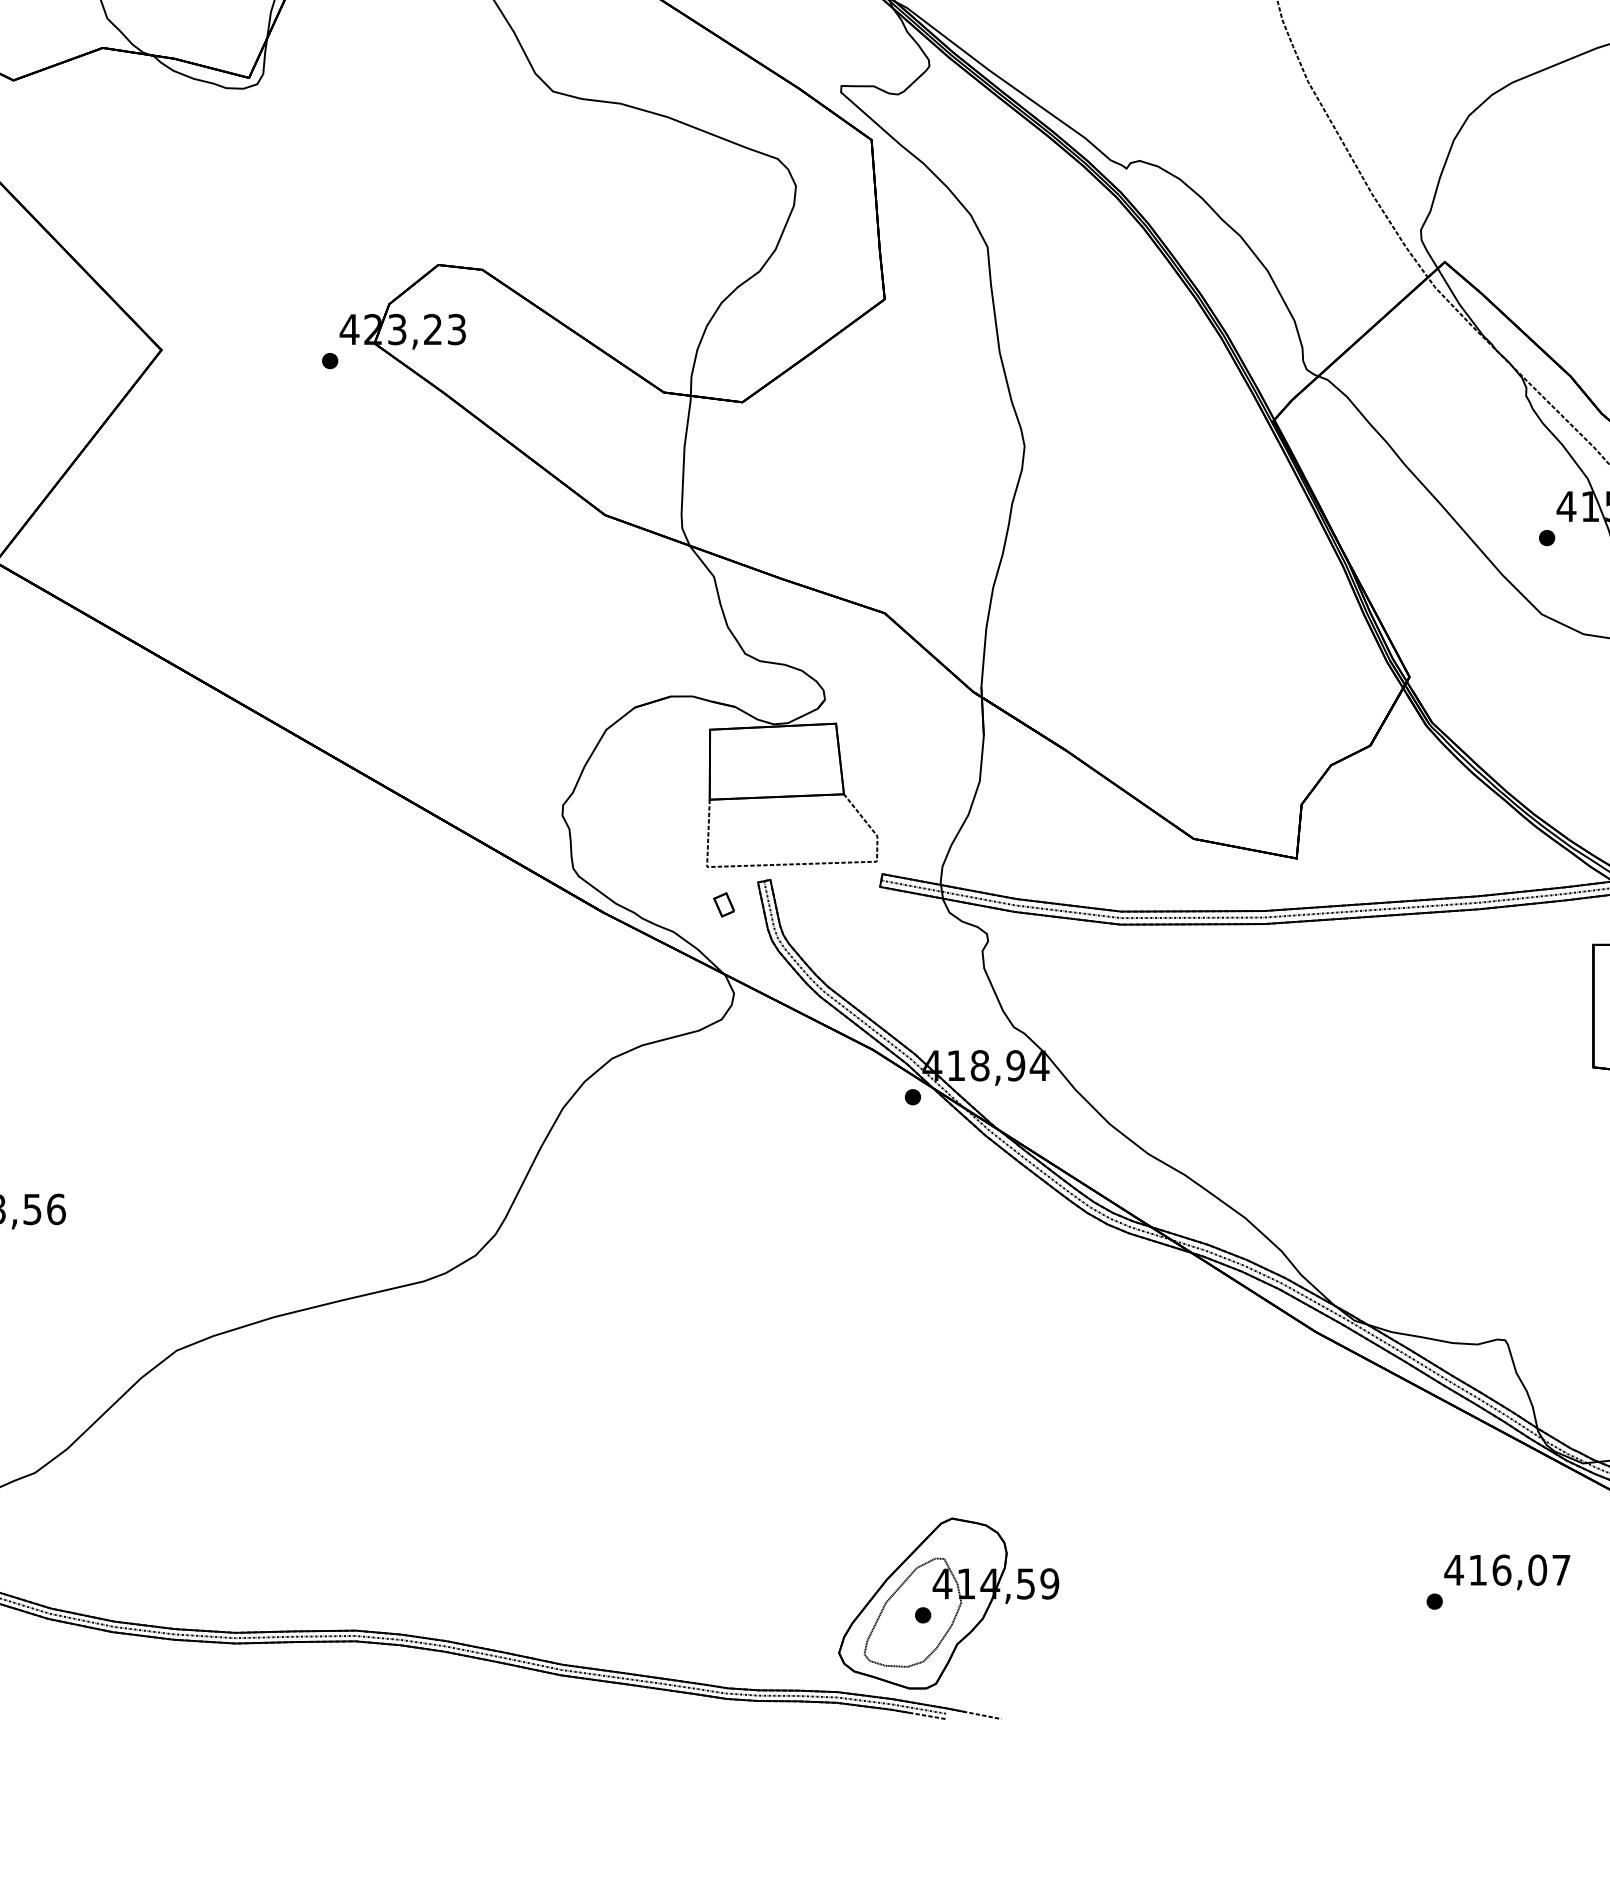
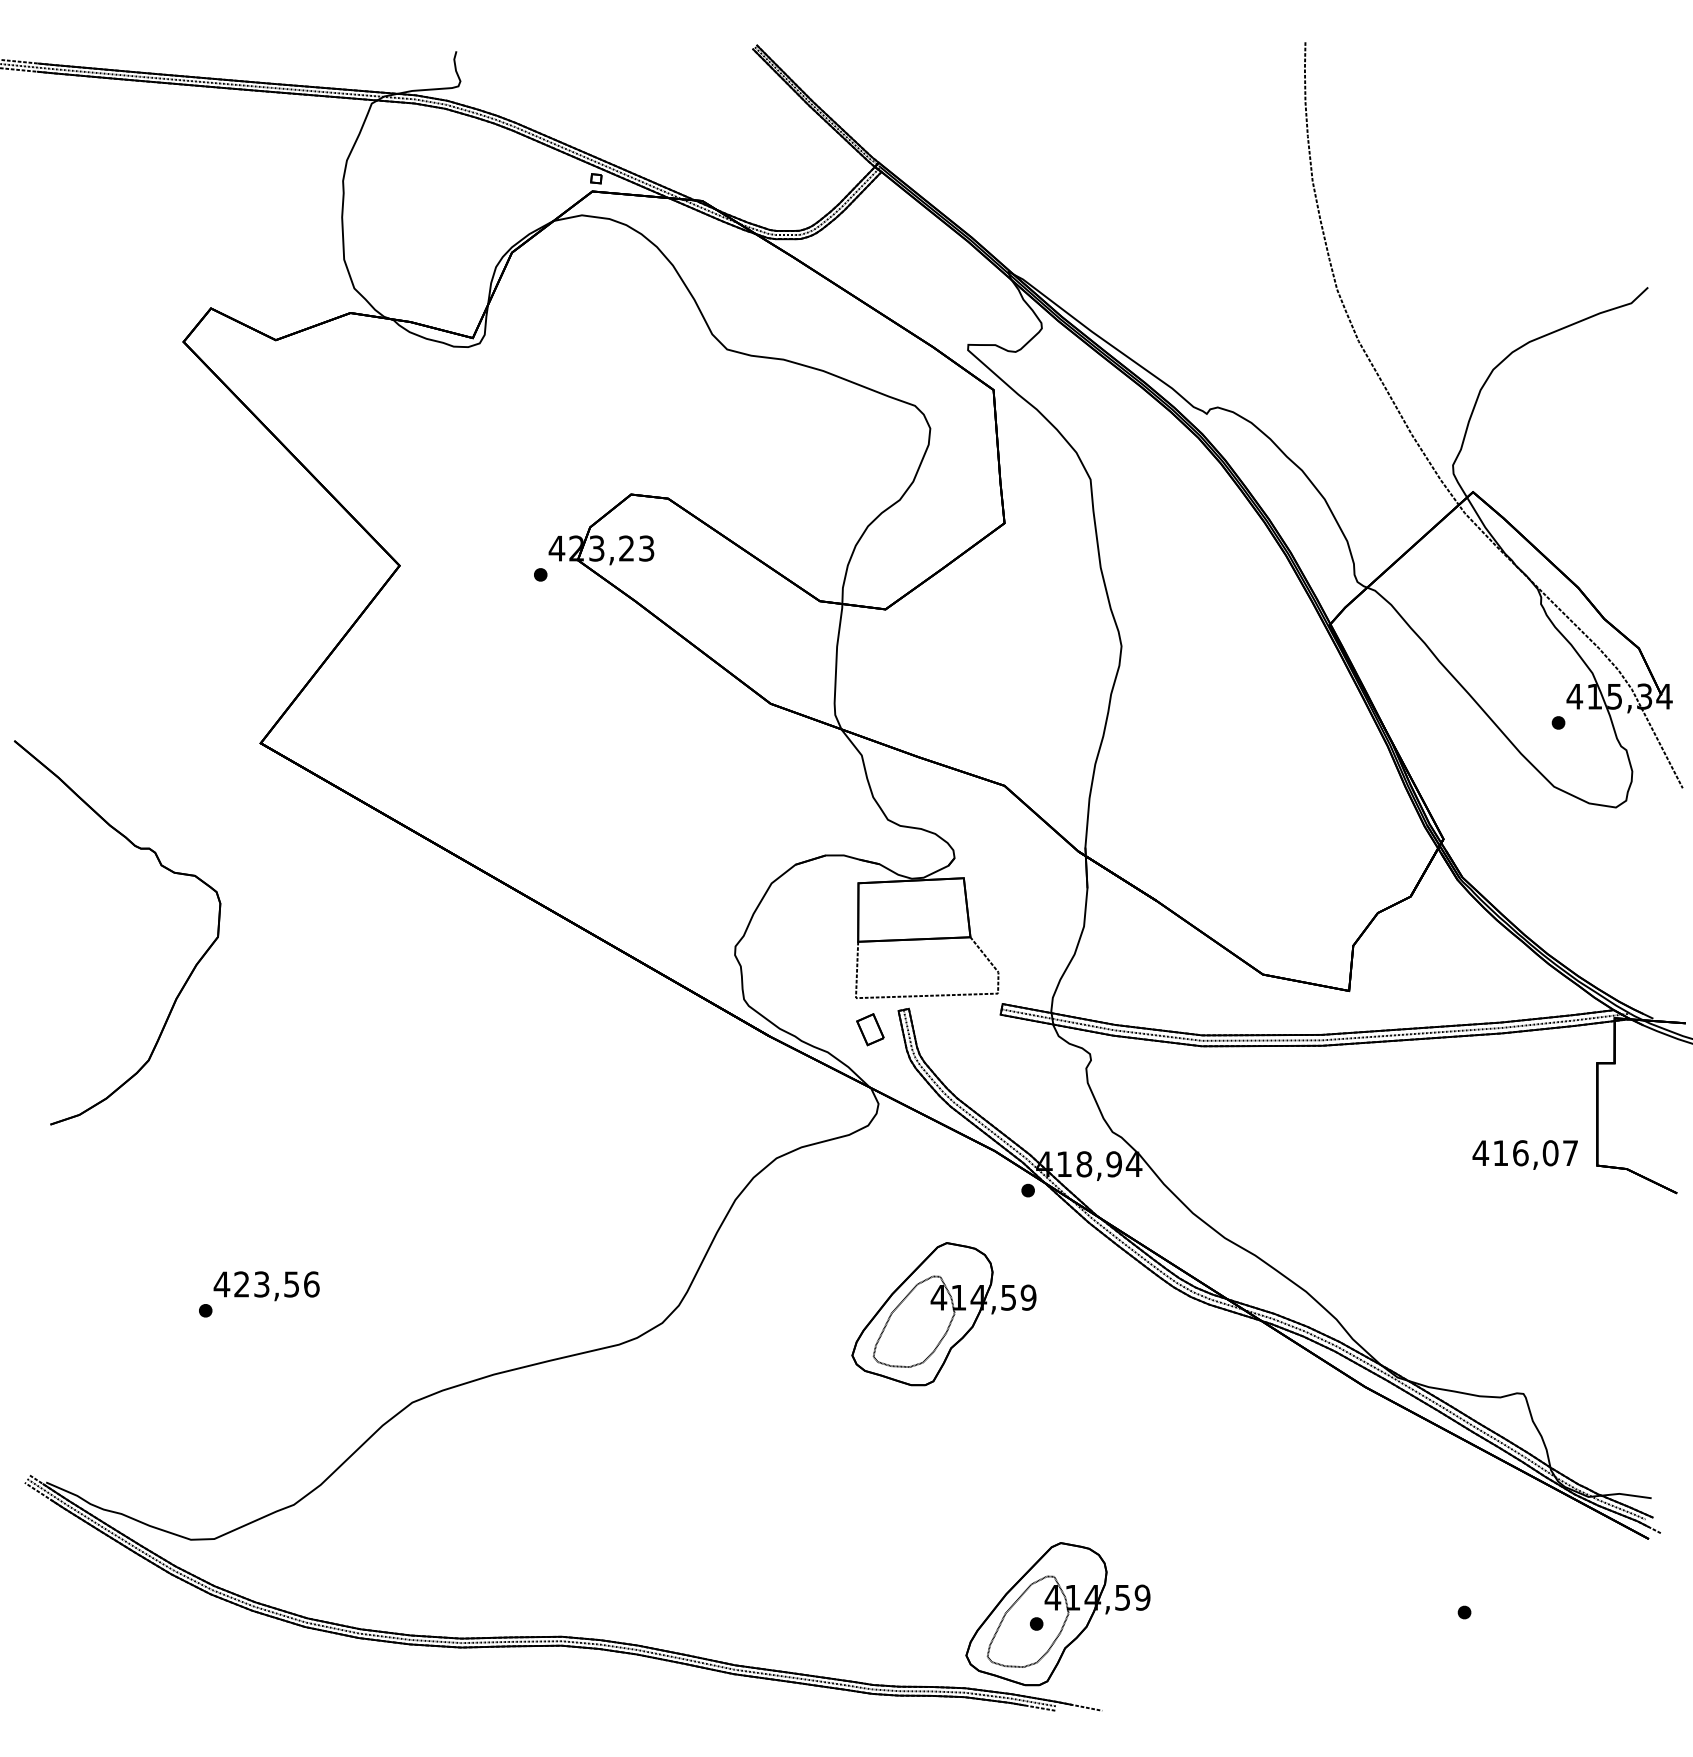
part: (723, 904) -> (869, 1029), size x1.6
part: (811, 1245) -> (943, 1314), added
text: (1506, 1571) -> (1524, 1154), moved

